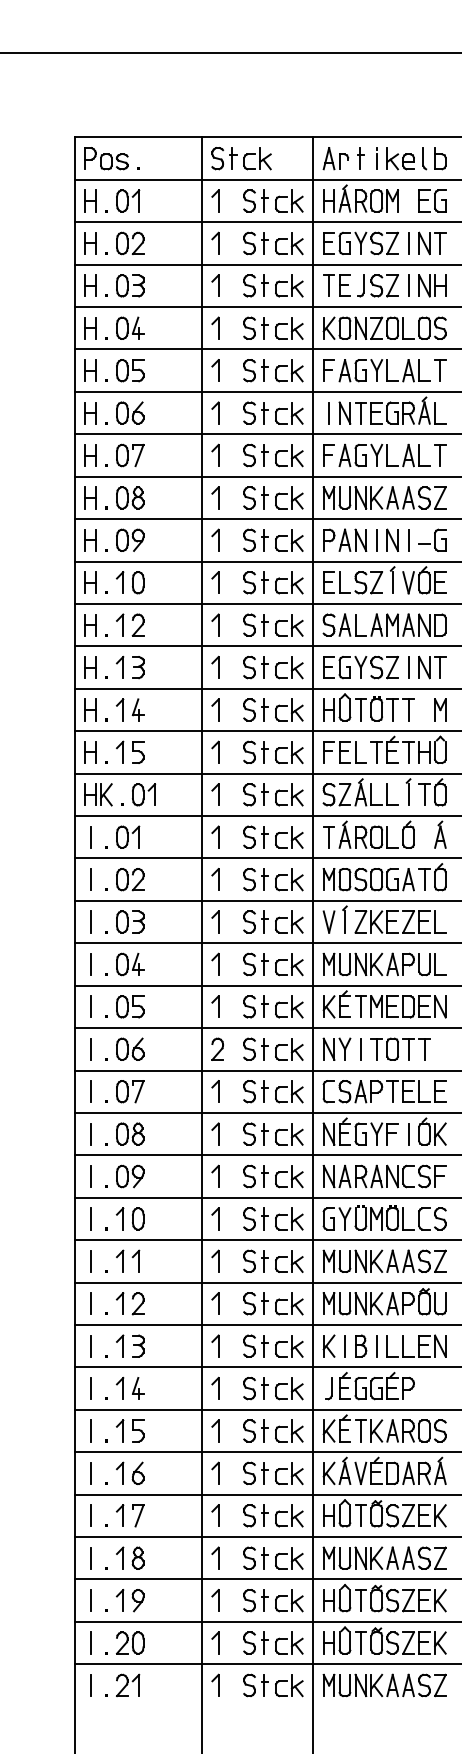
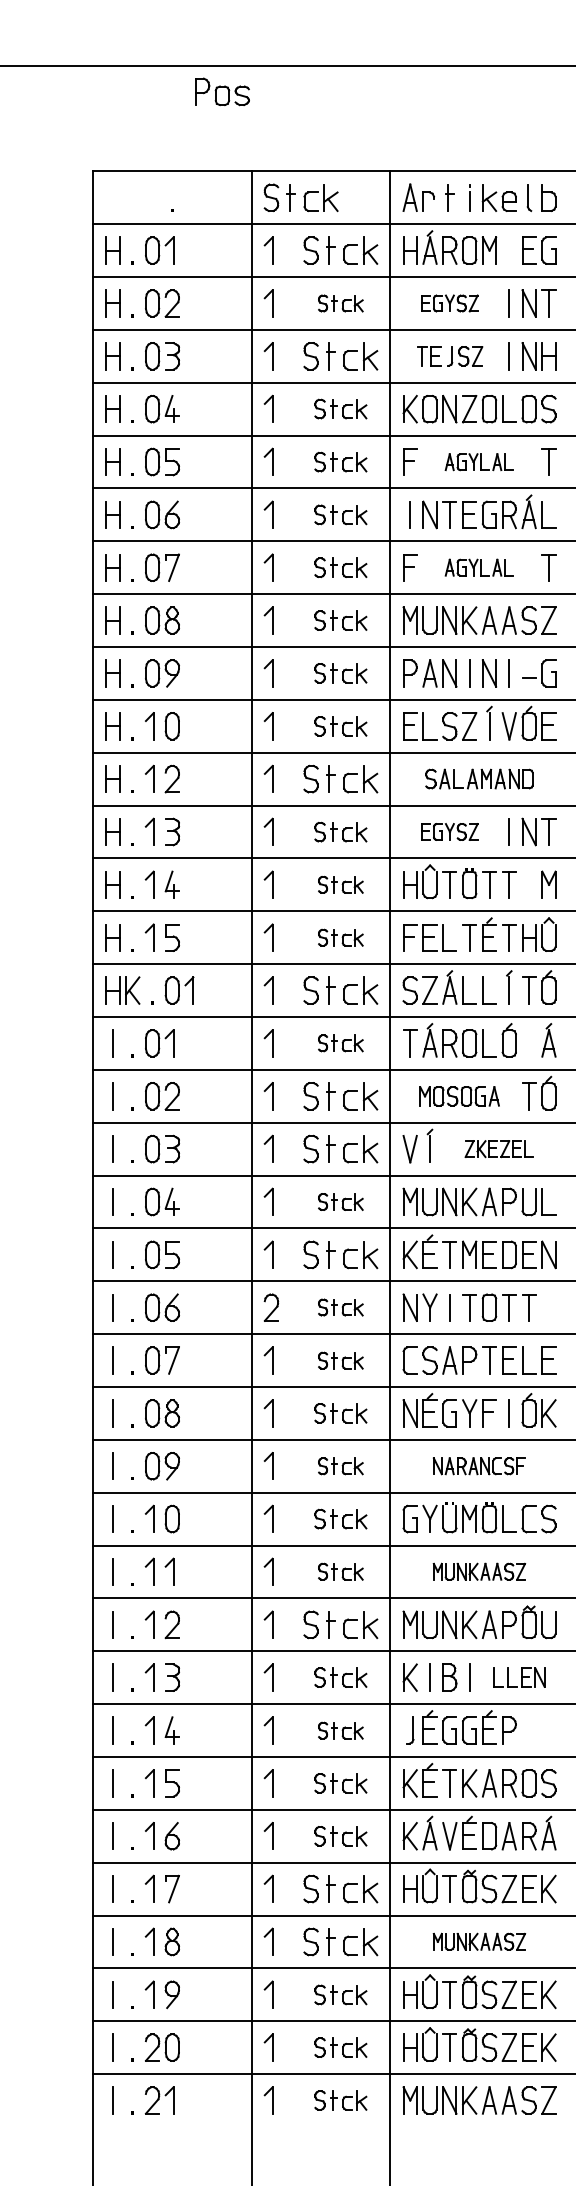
part: (106, 158) -> (222, 91), moved
part: (273, 243) -> (340, 303), size x0.6
part: (360, 243) -> (449, 303), size x0.6
part: (360, 285) -> (449, 355), size x0.7
part: (273, 327) -> (340, 408), size x0.7
part: (273, 370) -> (340, 461), size x0.7
part: (384, 370) -> (479, 461), size x0.6
part: (273, 412) -> (340, 514), size x0.7
part: (273, 455) -> (340, 567), size x0.7
part: (384, 455) -> (479, 567), size x0.6
part: (273, 497) -> (340, 620), size x0.7
part: (273, 539) -> (340, 672), size x0.7
part: (273, 582) -> (340, 725), size x0.7
part: (384, 624) -> (479, 778), size x0.7
part: (273, 667) -> (340, 831), size x0.7
part: (360, 667) -> (449, 831), size x0.6
part: (273, 709) -> (340, 884), size x0.6
part: (273, 752) -> (340, 937), size x0.6
part: (273, 836) -> (340, 1042), size x0.6
part: (368, 879) -> (459, 1096), size x0.7
part: (400, 921) -> (499, 1148), size x0.6
part: (273, 964) -> (340, 1202), size x0.6
part: (273, 1048) -> (340, 1306), size x0.6
part: (273, 1091) -> (340, 1360), size x0.6
part: (273, 1133) -> (340, 1412), size x0.7
part: (273, 1176) -> (340, 1466), size x0.6
part: (384, 1176) -> (479, 1466), size x0.6
part: (273, 1218) -> (340, 1518), size x0.7
part: (273, 1260) -> (340, 1570), size x0.6
part: (384, 1260) -> (479, 1570), size x0.6
part: (273, 1345) -> (340, 1676), size x0.7
part: (416, 1345) -> (519, 1676), size x0.7
part: (273, 1388) -> (340, 1730), size x0.6
part: (273, 1430) -> (340, 1782), size x0.7
part: (273, 1473) -> (340, 1836), size x0.7
part: (384, 1557) -> (479, 1941), size x0.6
part: (273, 1600) -> (340, 1994), size x0.7
part: (273, 1642) -> (340, 2046), size x0.7
part: (273, 1685) -> (340, 2100), size x0.7

